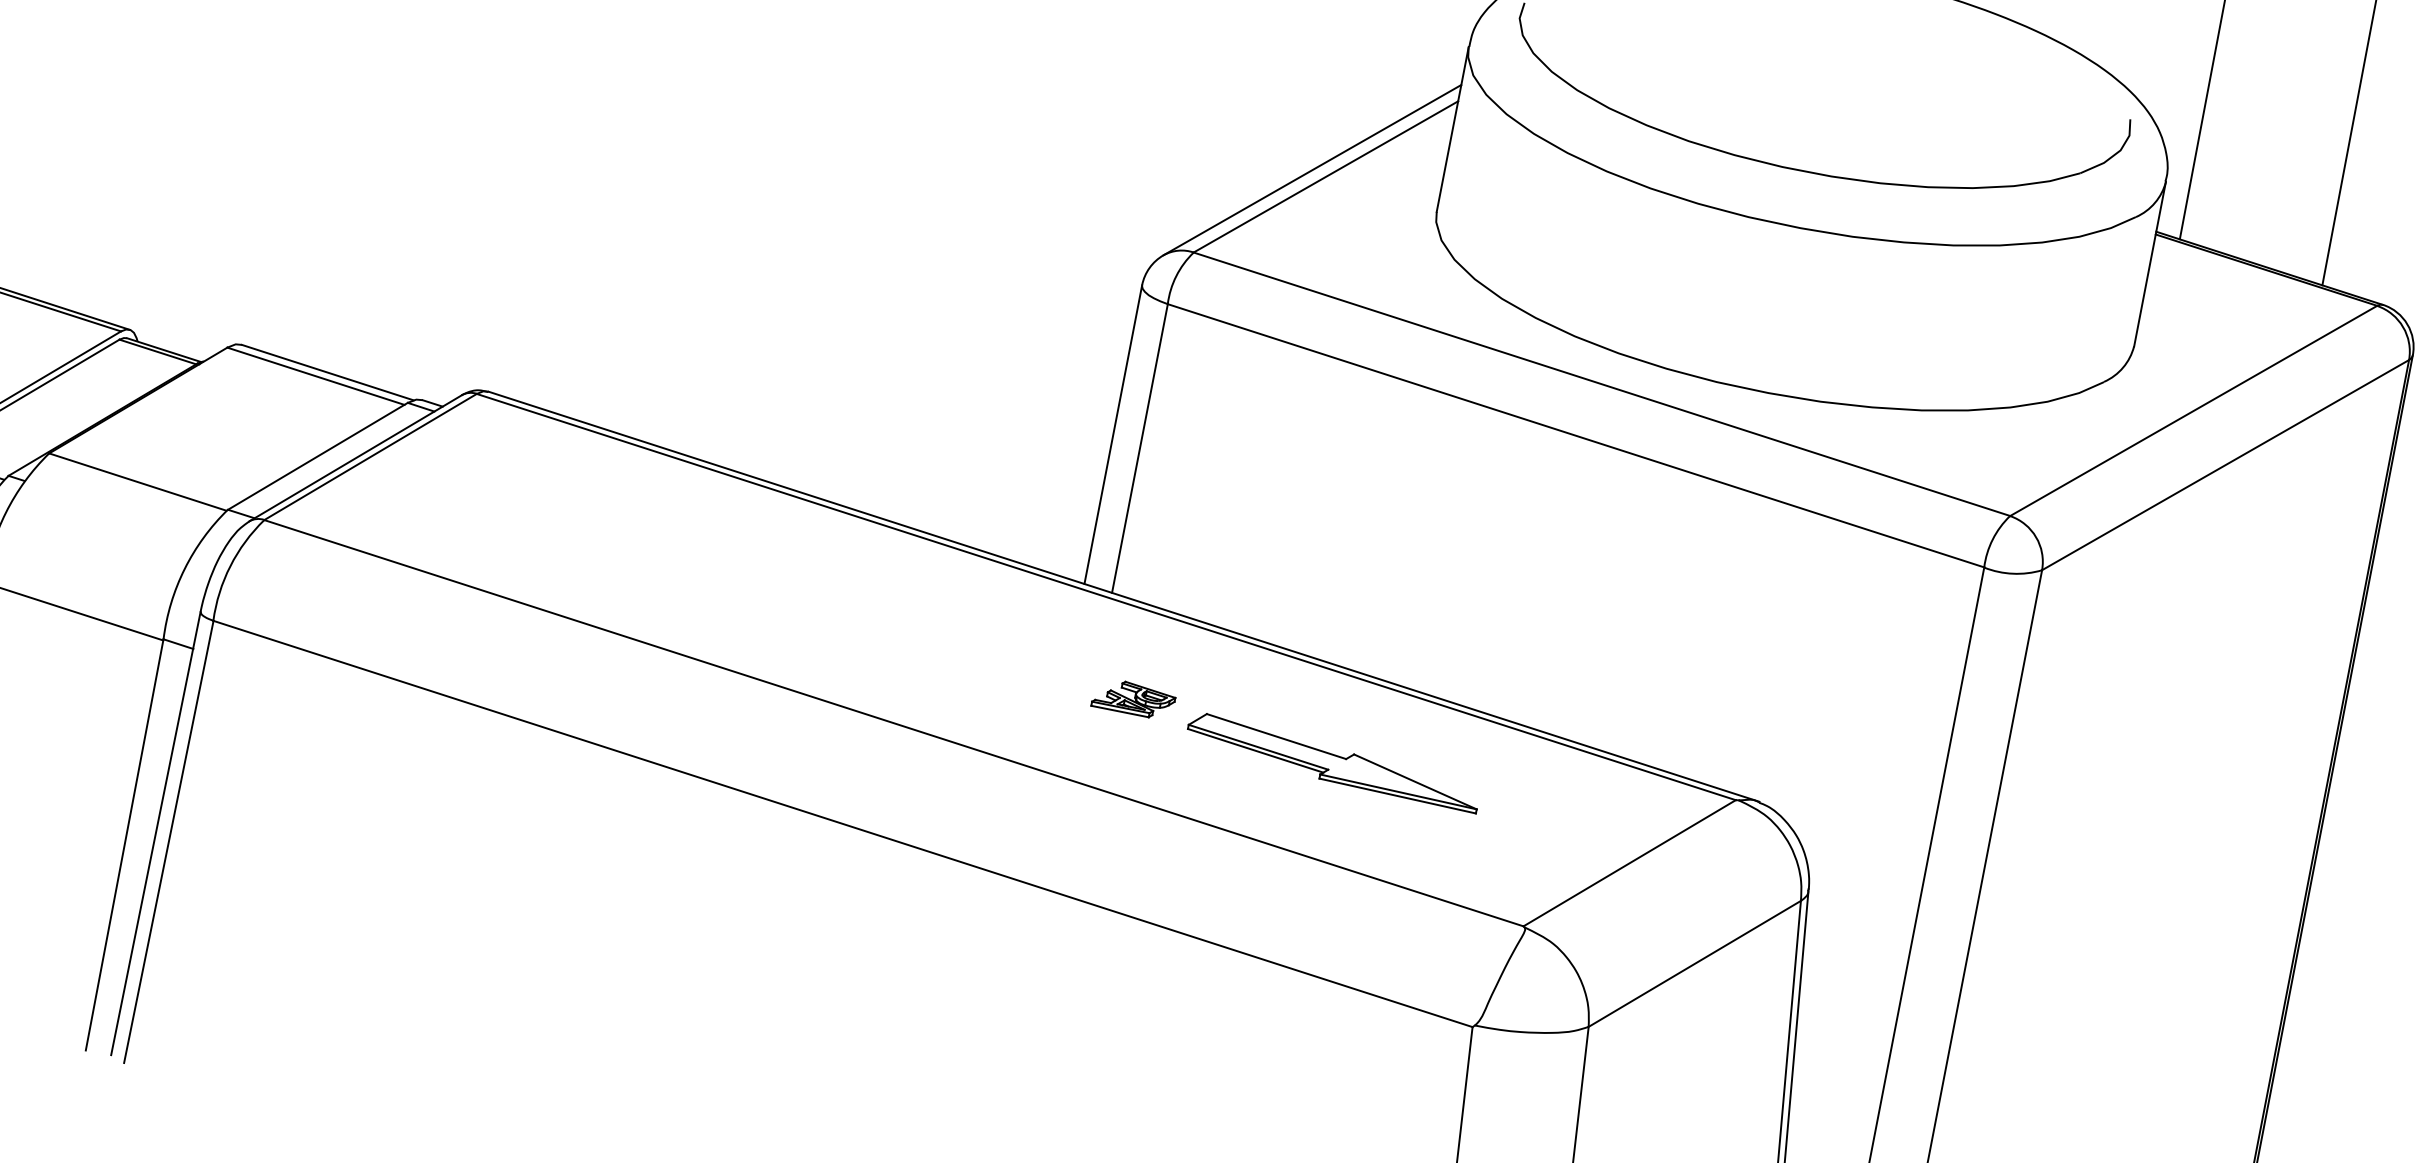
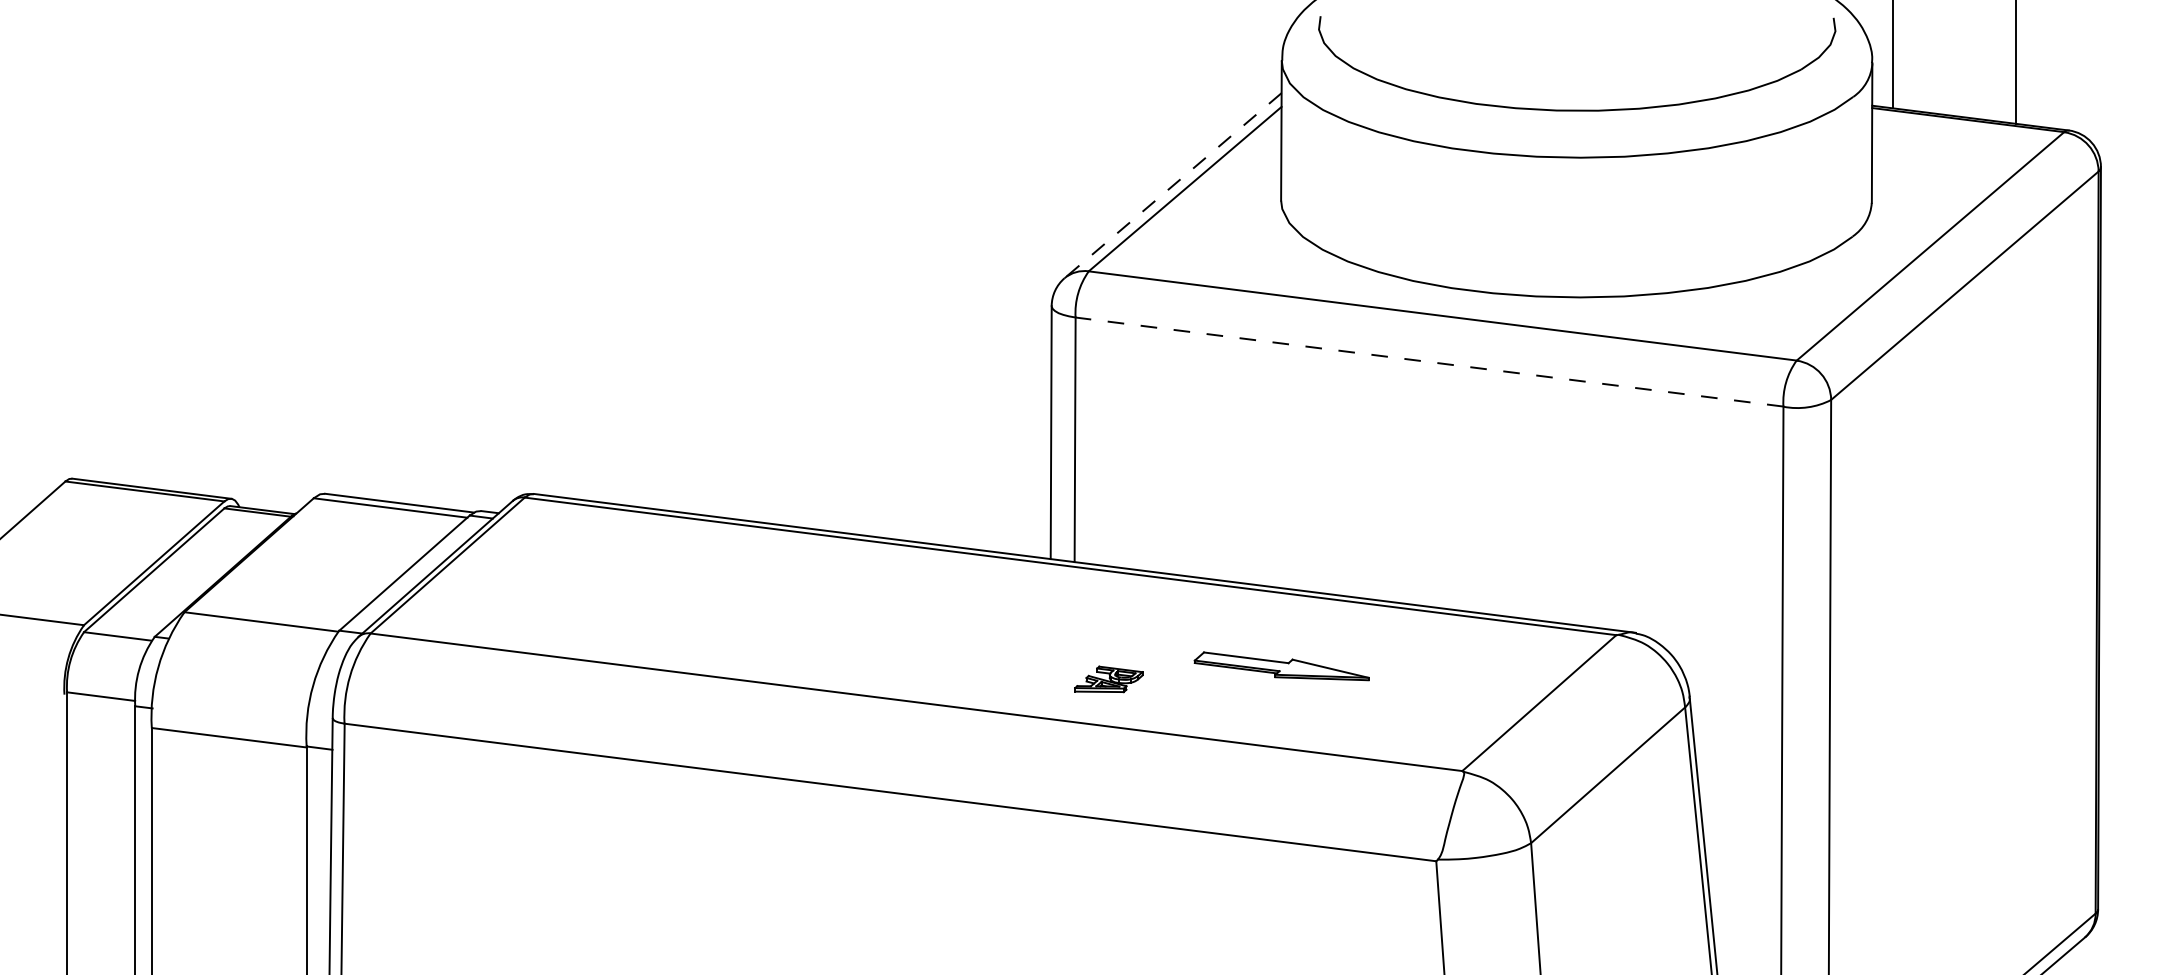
line: (1312, 170) -> (1173, 185), solid -> dashed
line: (1575, 436) -> (1429, 362), solid -> dashed
part: (1133, 698) -> (1108, 679), moved
part: (1333, 762) -> (1281, 666), size x0.7

